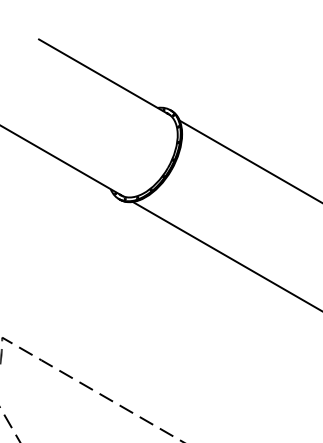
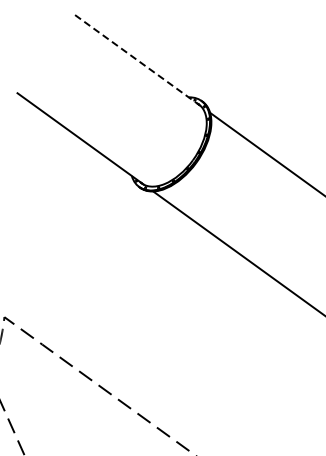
line: (104, 77) -> (137, 60), solid -> dashed

